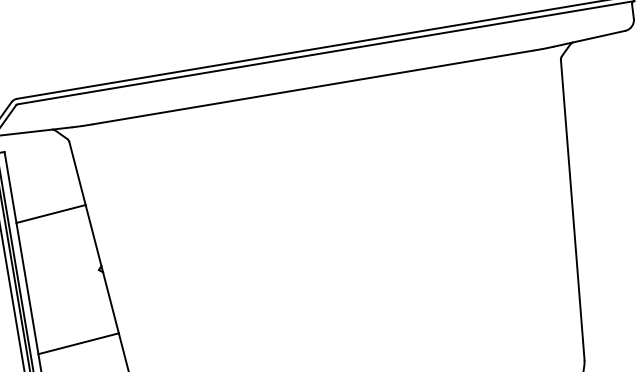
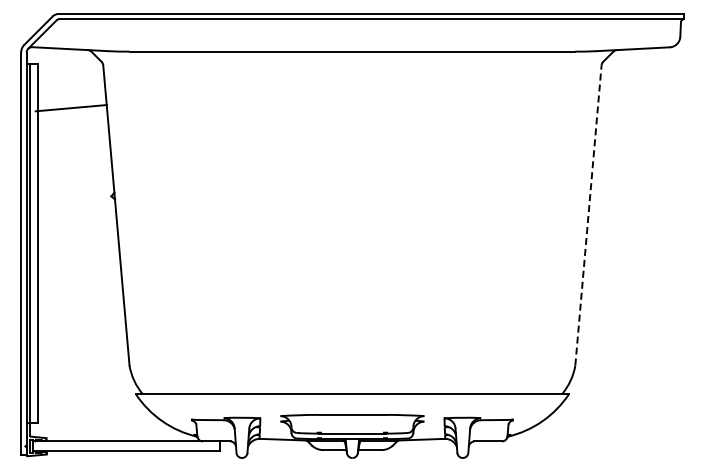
line: (572, 210) -> (588, 215), solid -> dashed
line: (50, 214) -> (70, 108), moved
line: (78, 343) -> (78, 265), removed

